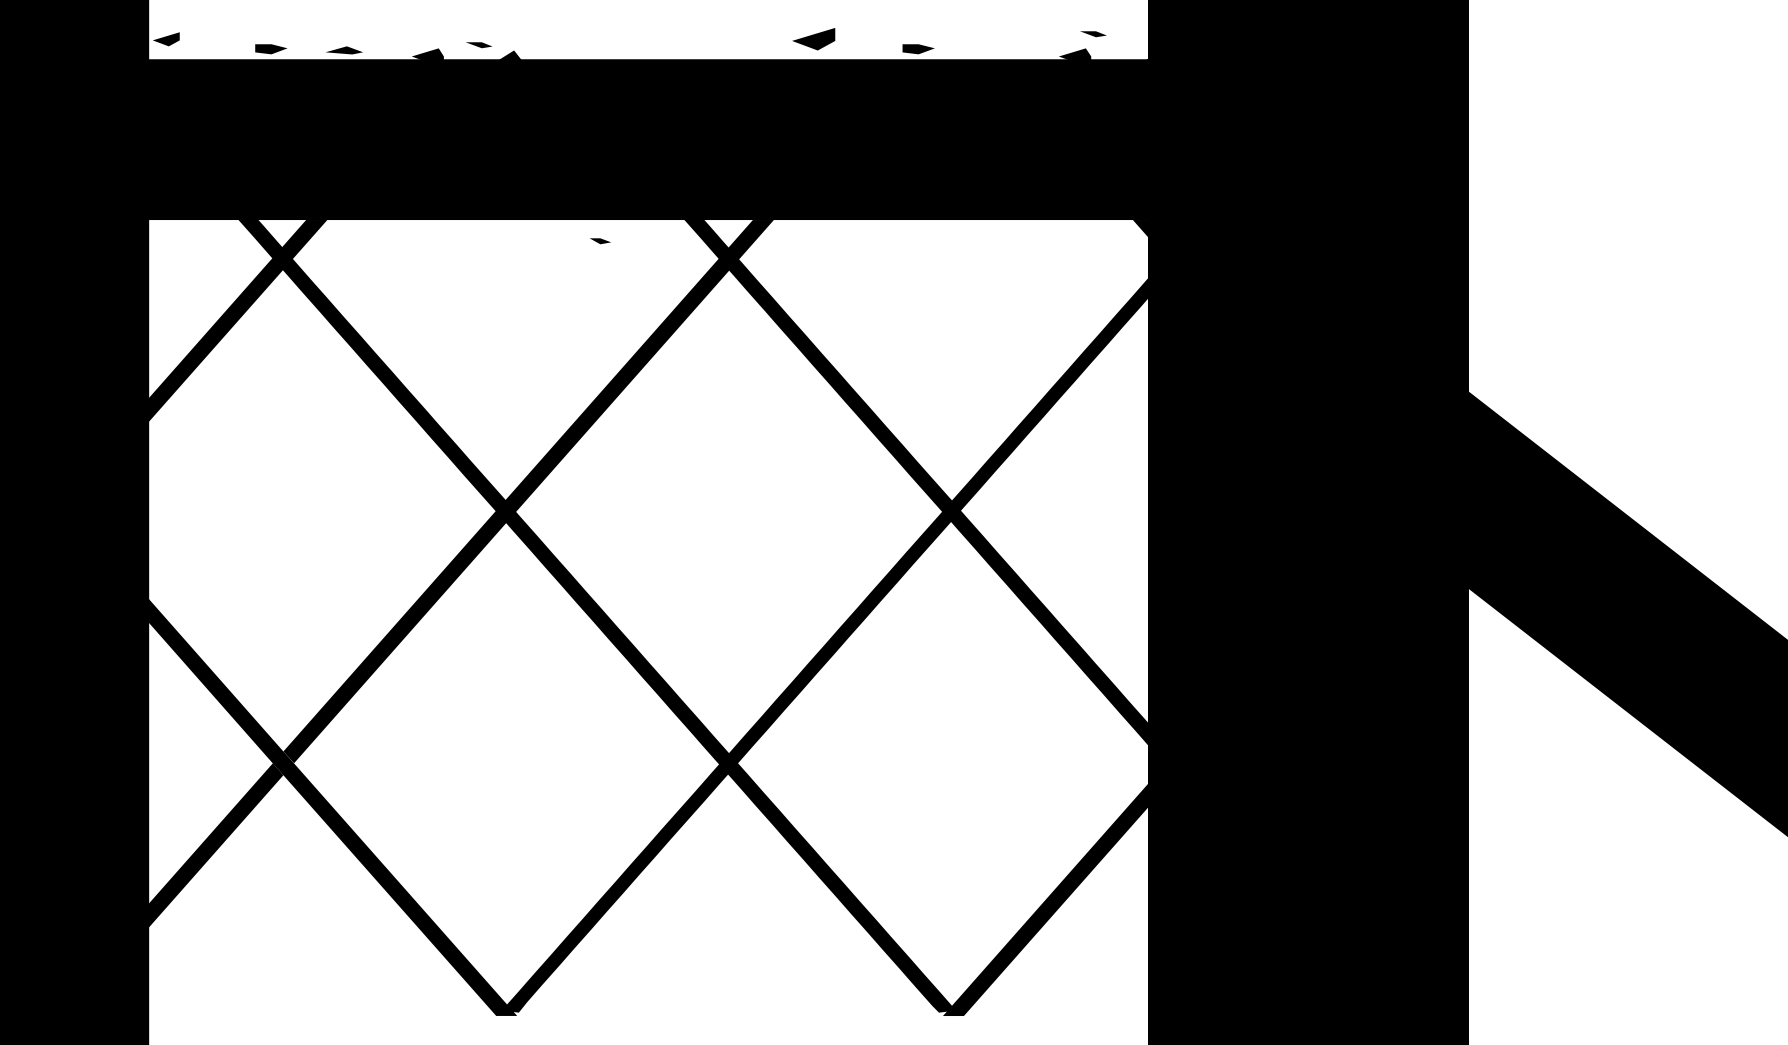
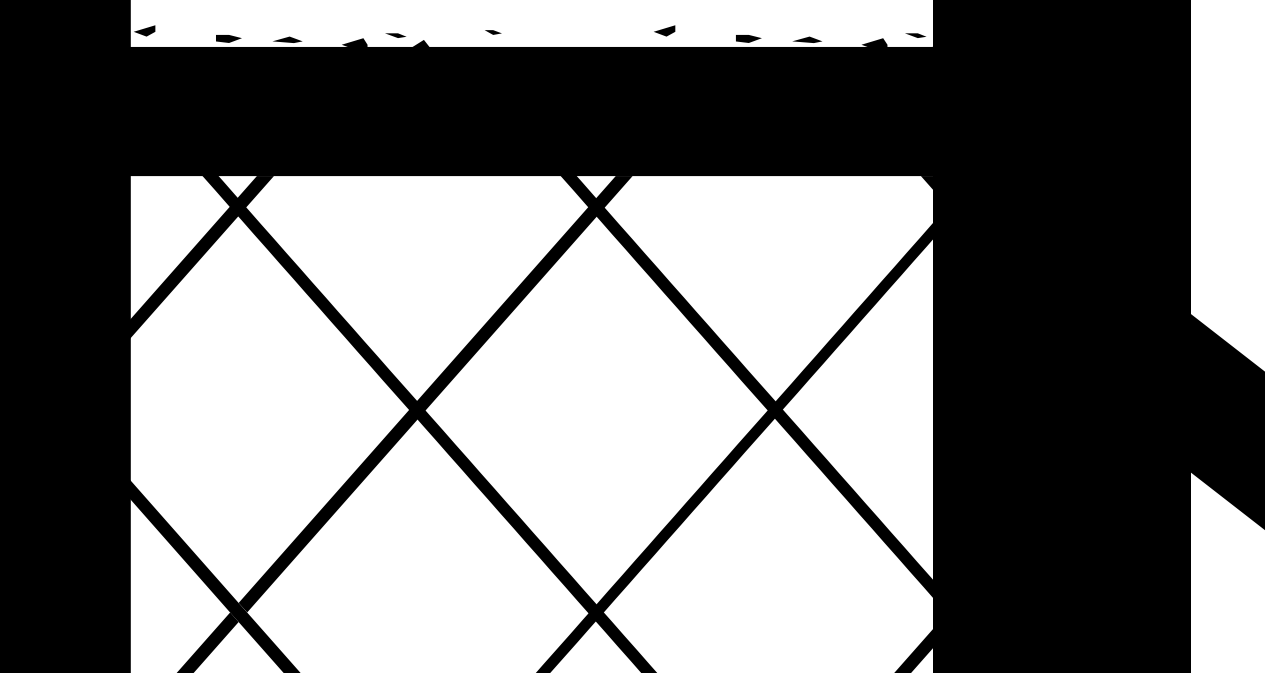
part: (1093, 34) -> (915, 35), moved
part: (813, 39) -> (664, 31), size x0.62
fill: (991, 50) -> (807, 39), added
part: (600, 241) -> (493, 32), moved

